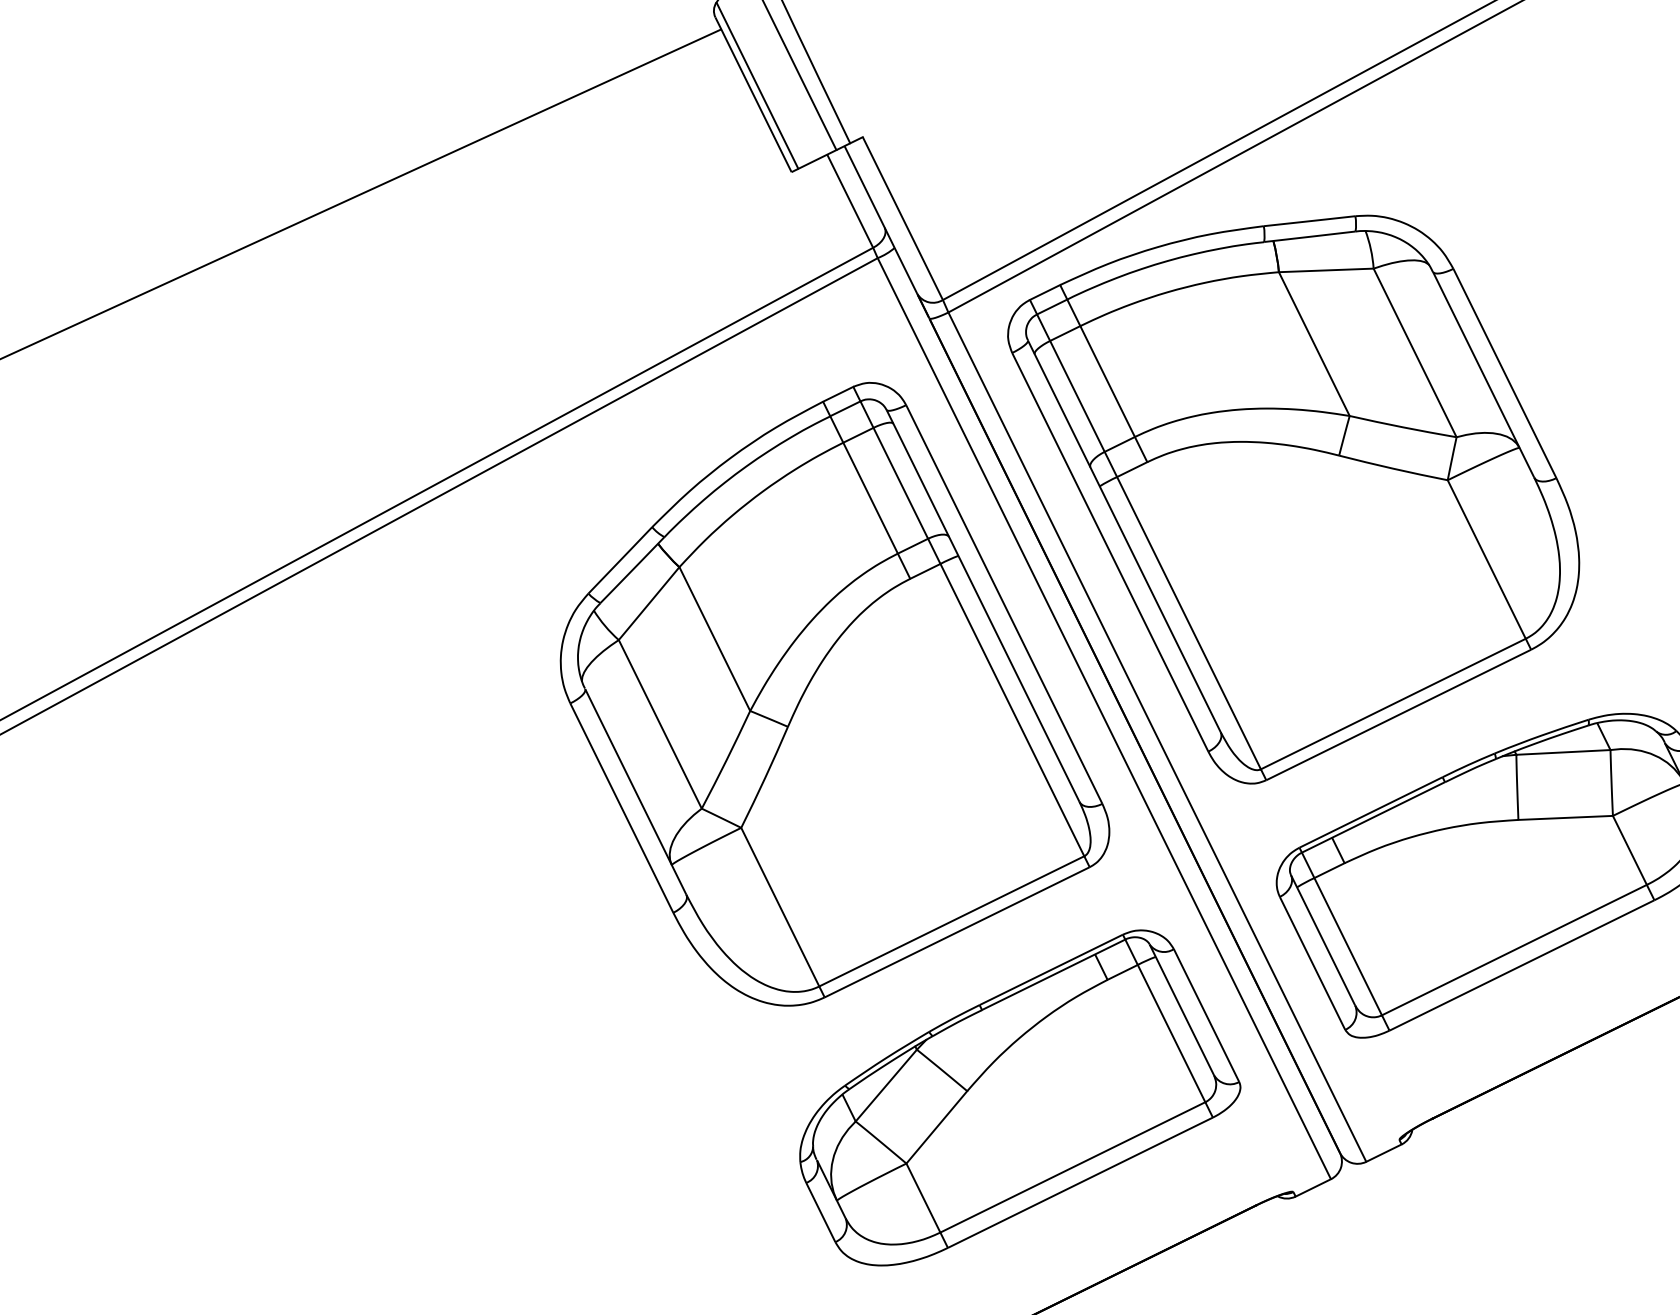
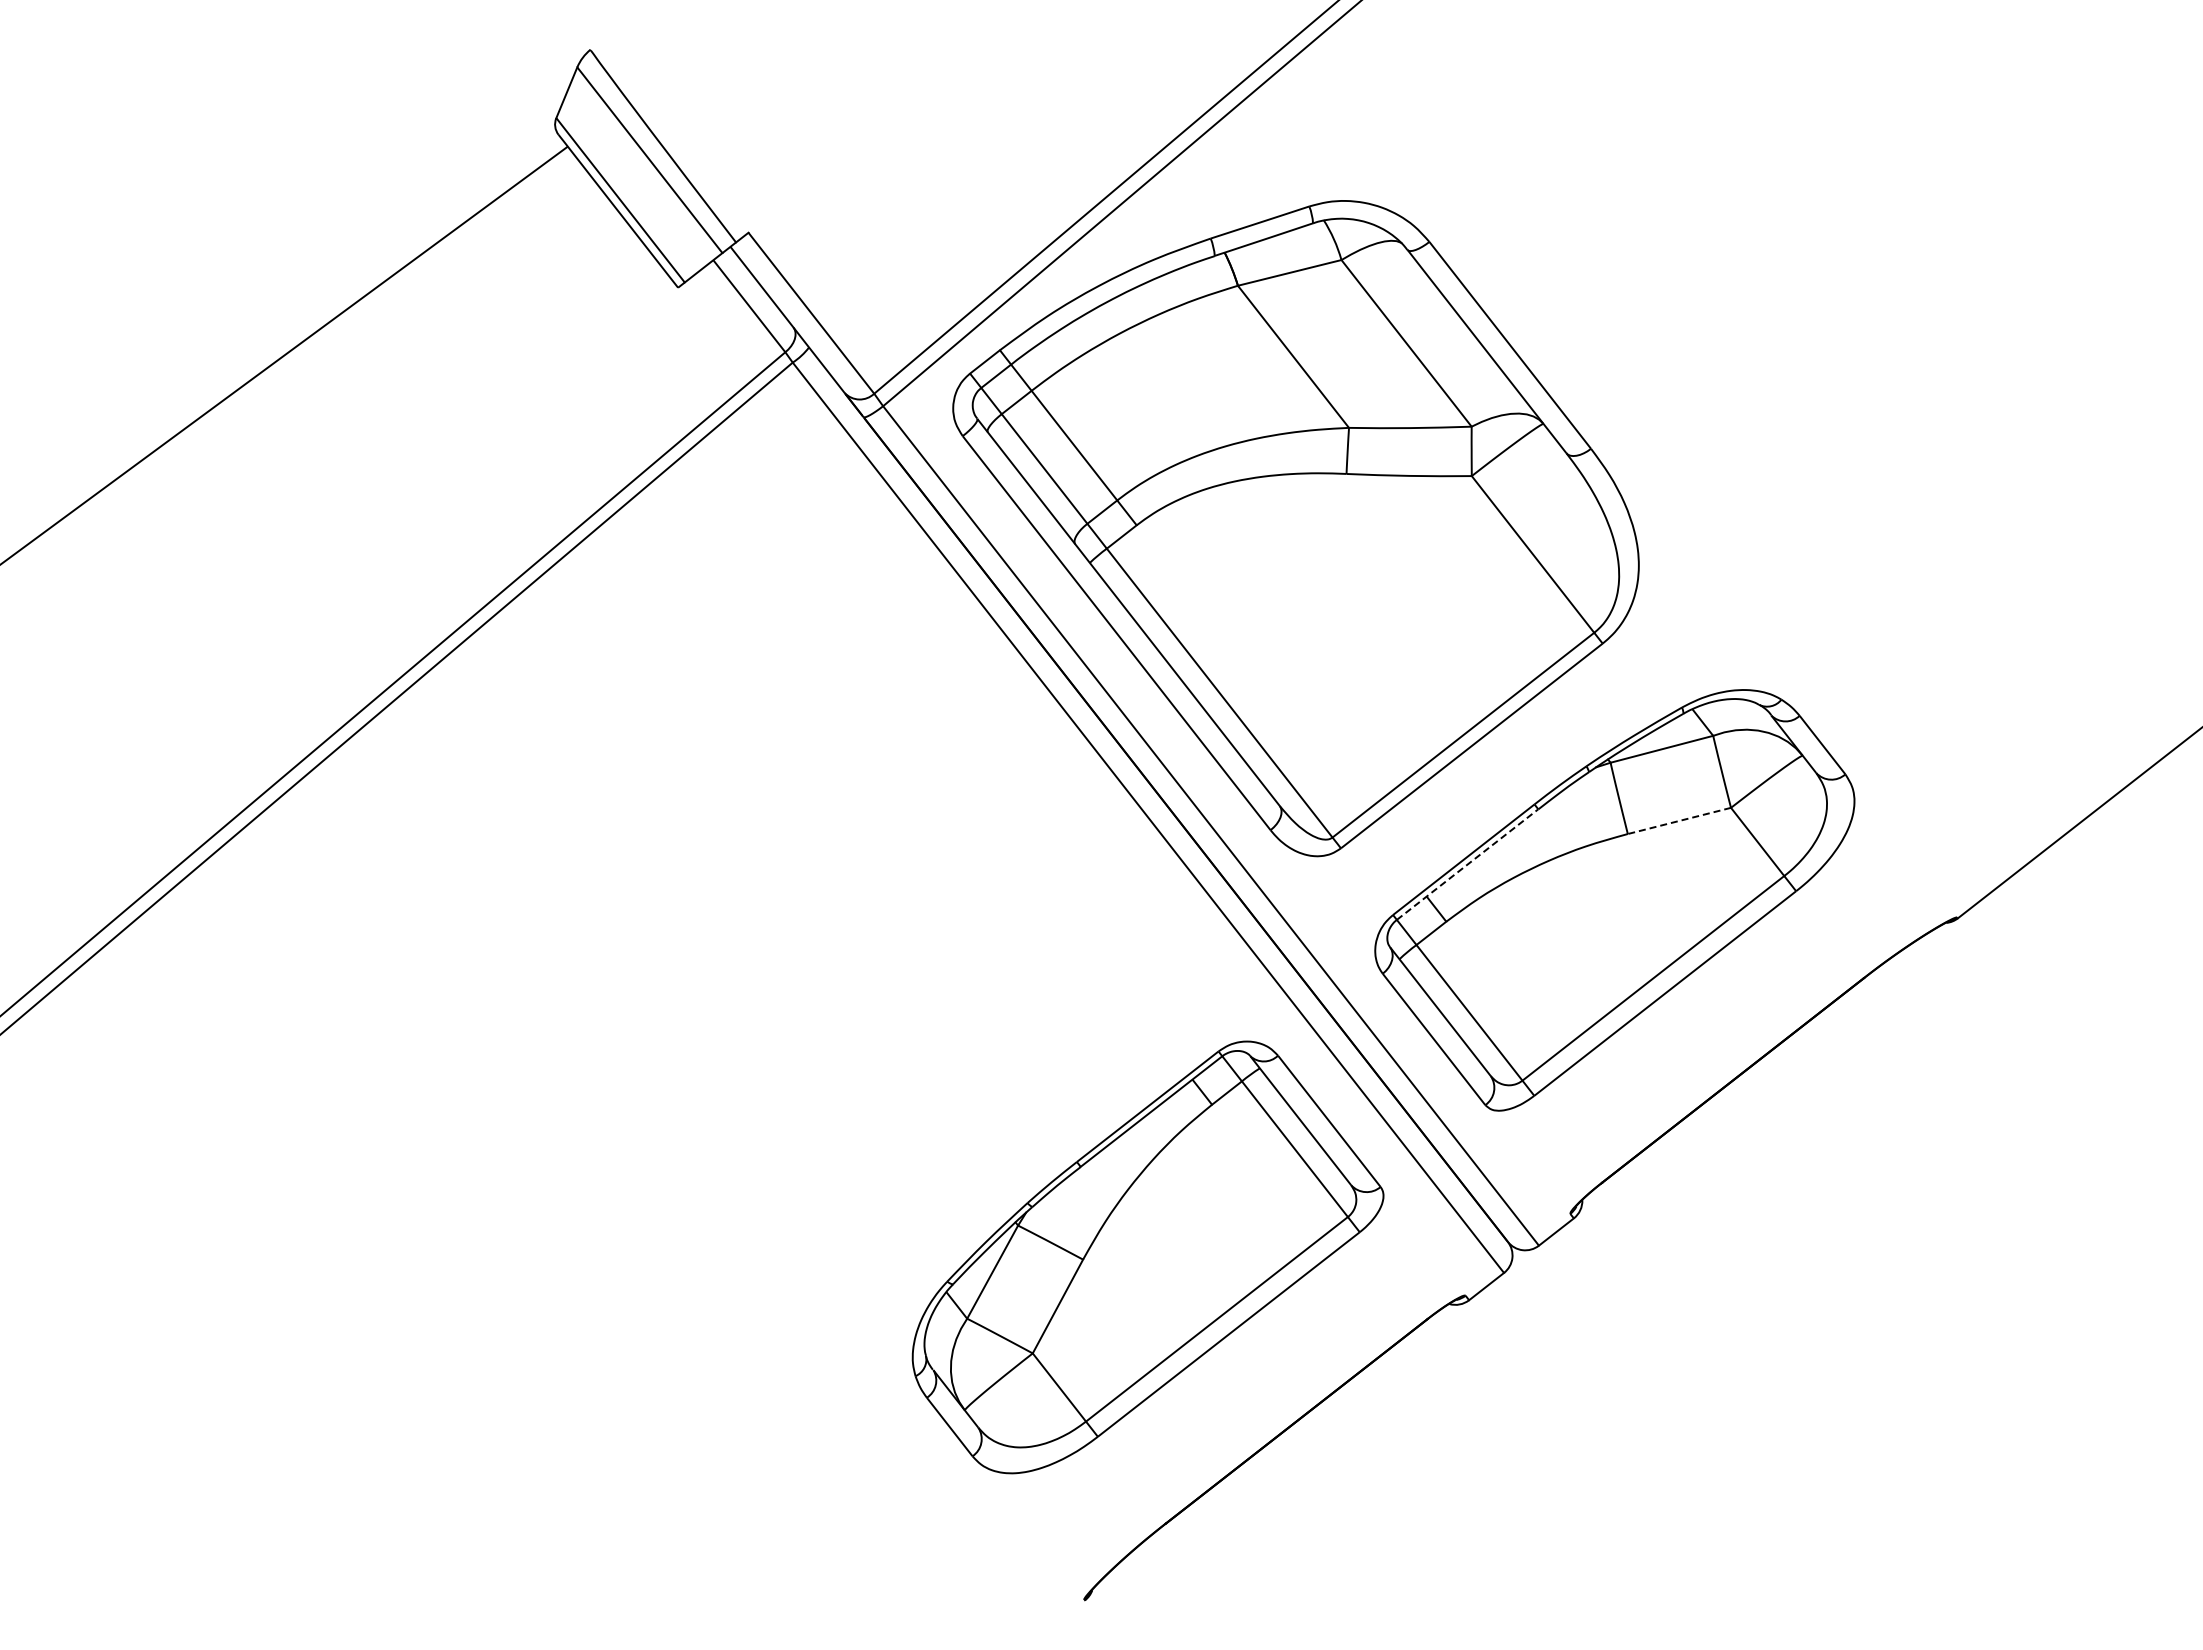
part: (844, 697) -> (857, 854), removed
line: (1374, 817) -> (1468, 864), solid -> dashed
line: (1564, 818) -> (1678, 821), solid -> dashed

